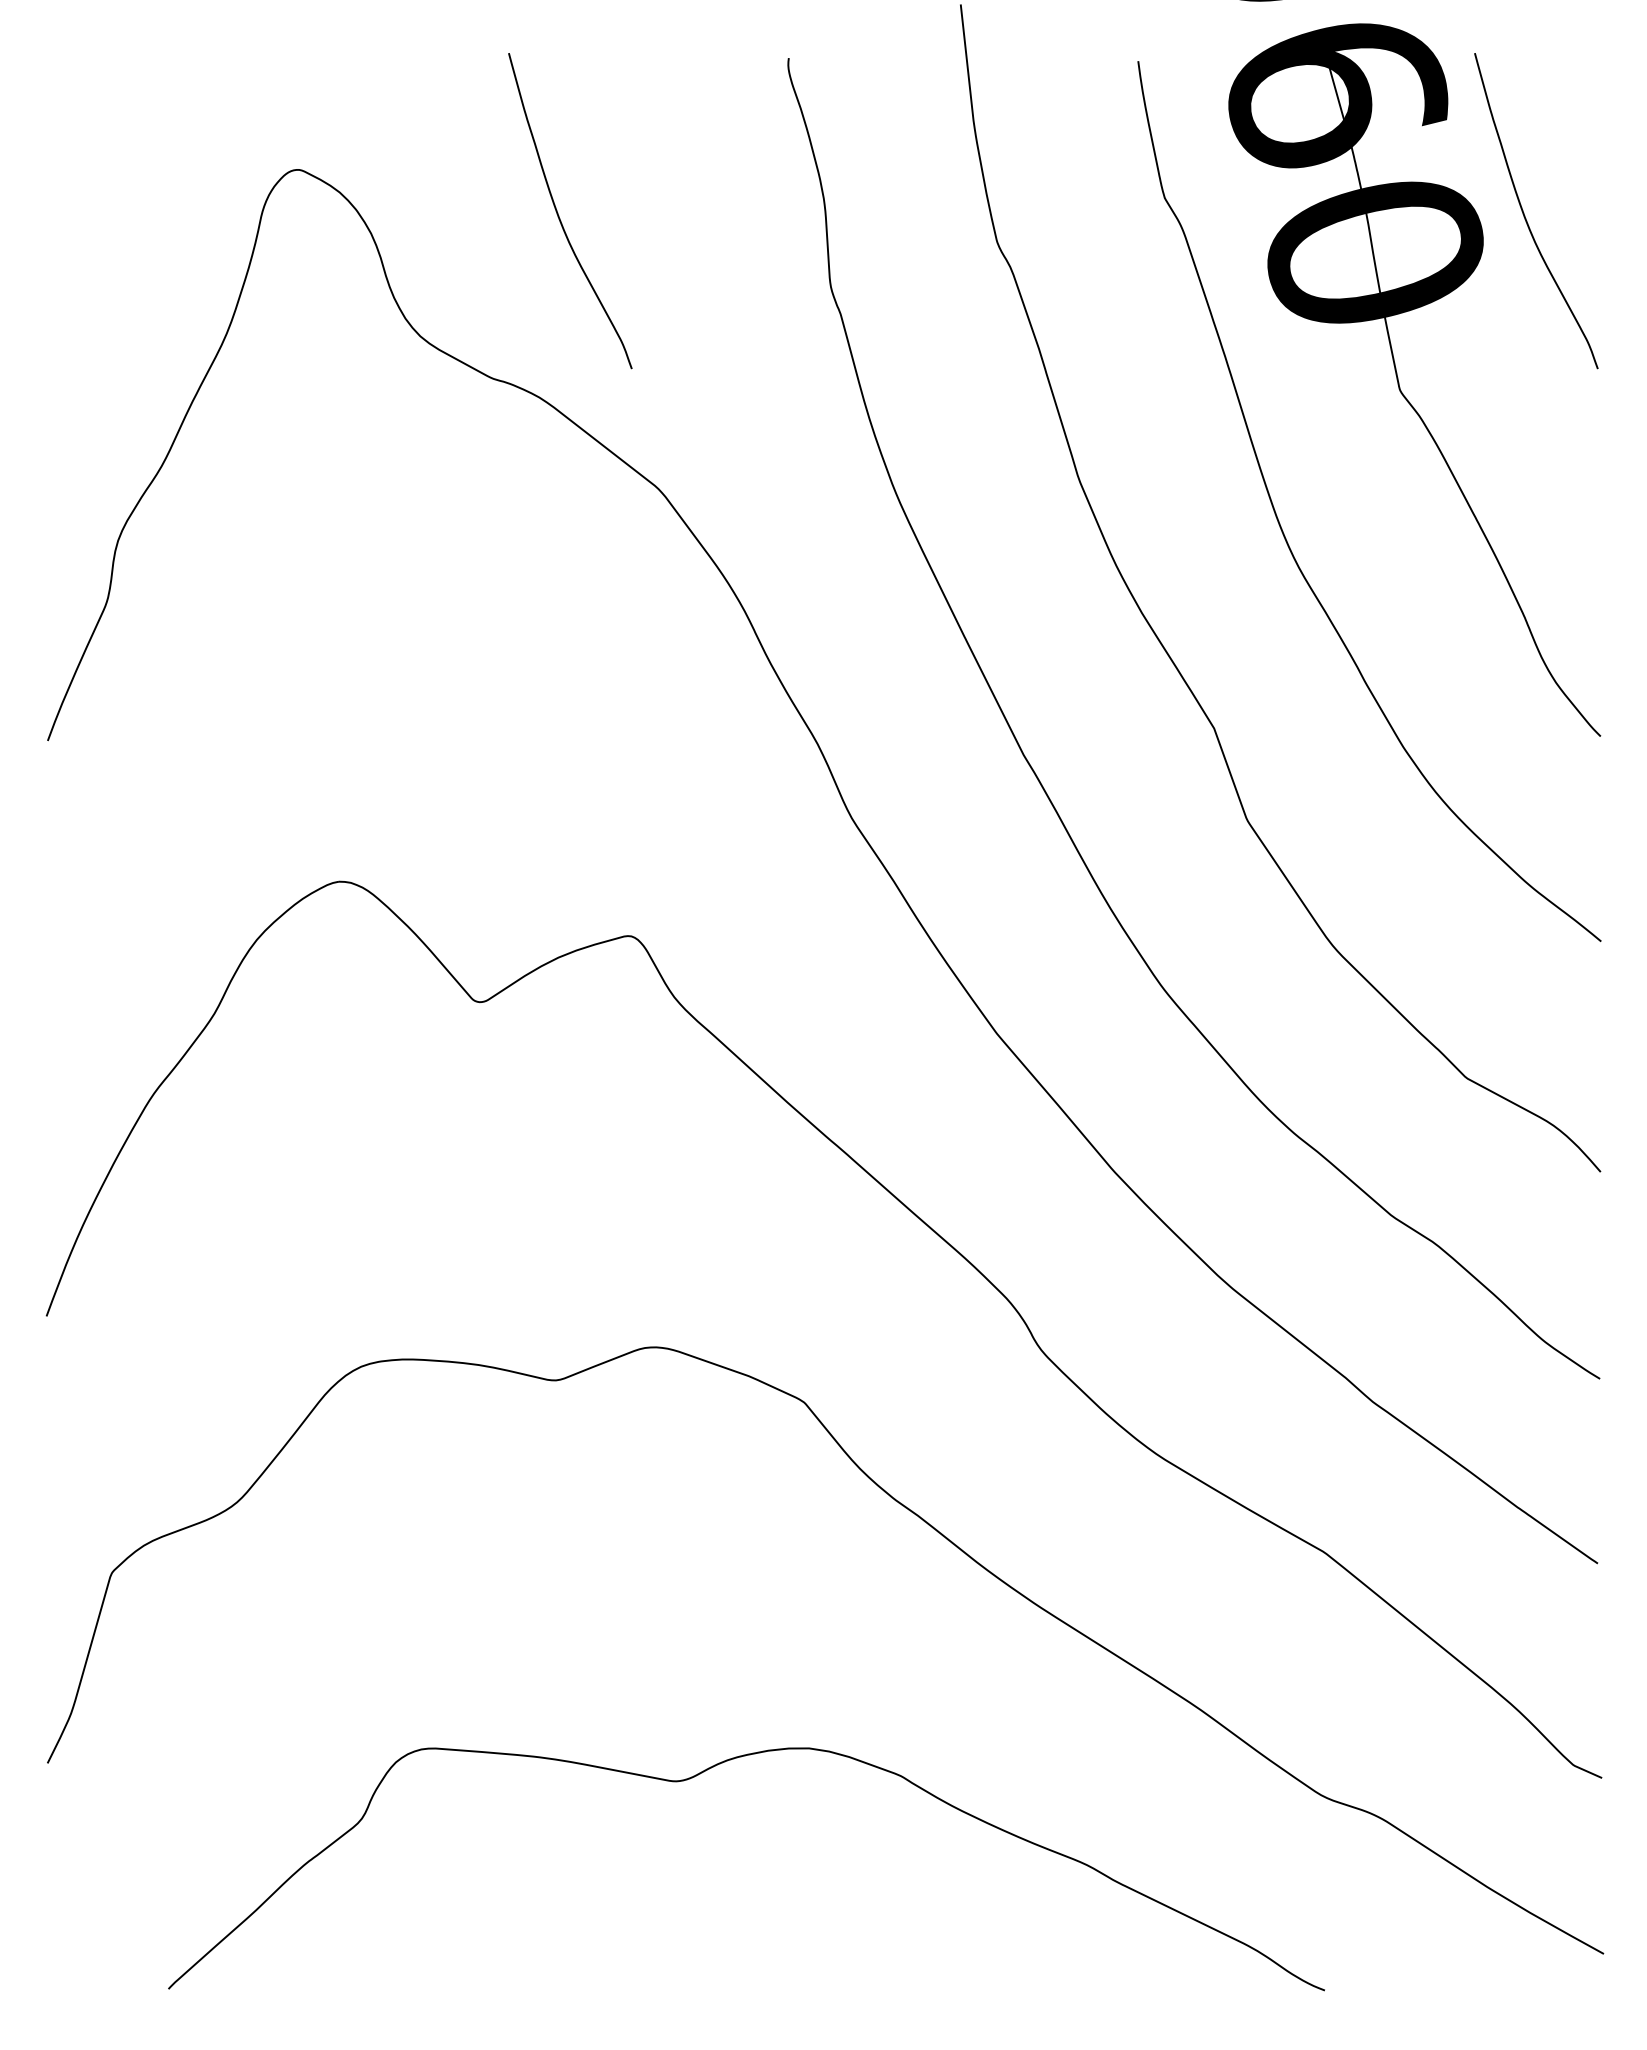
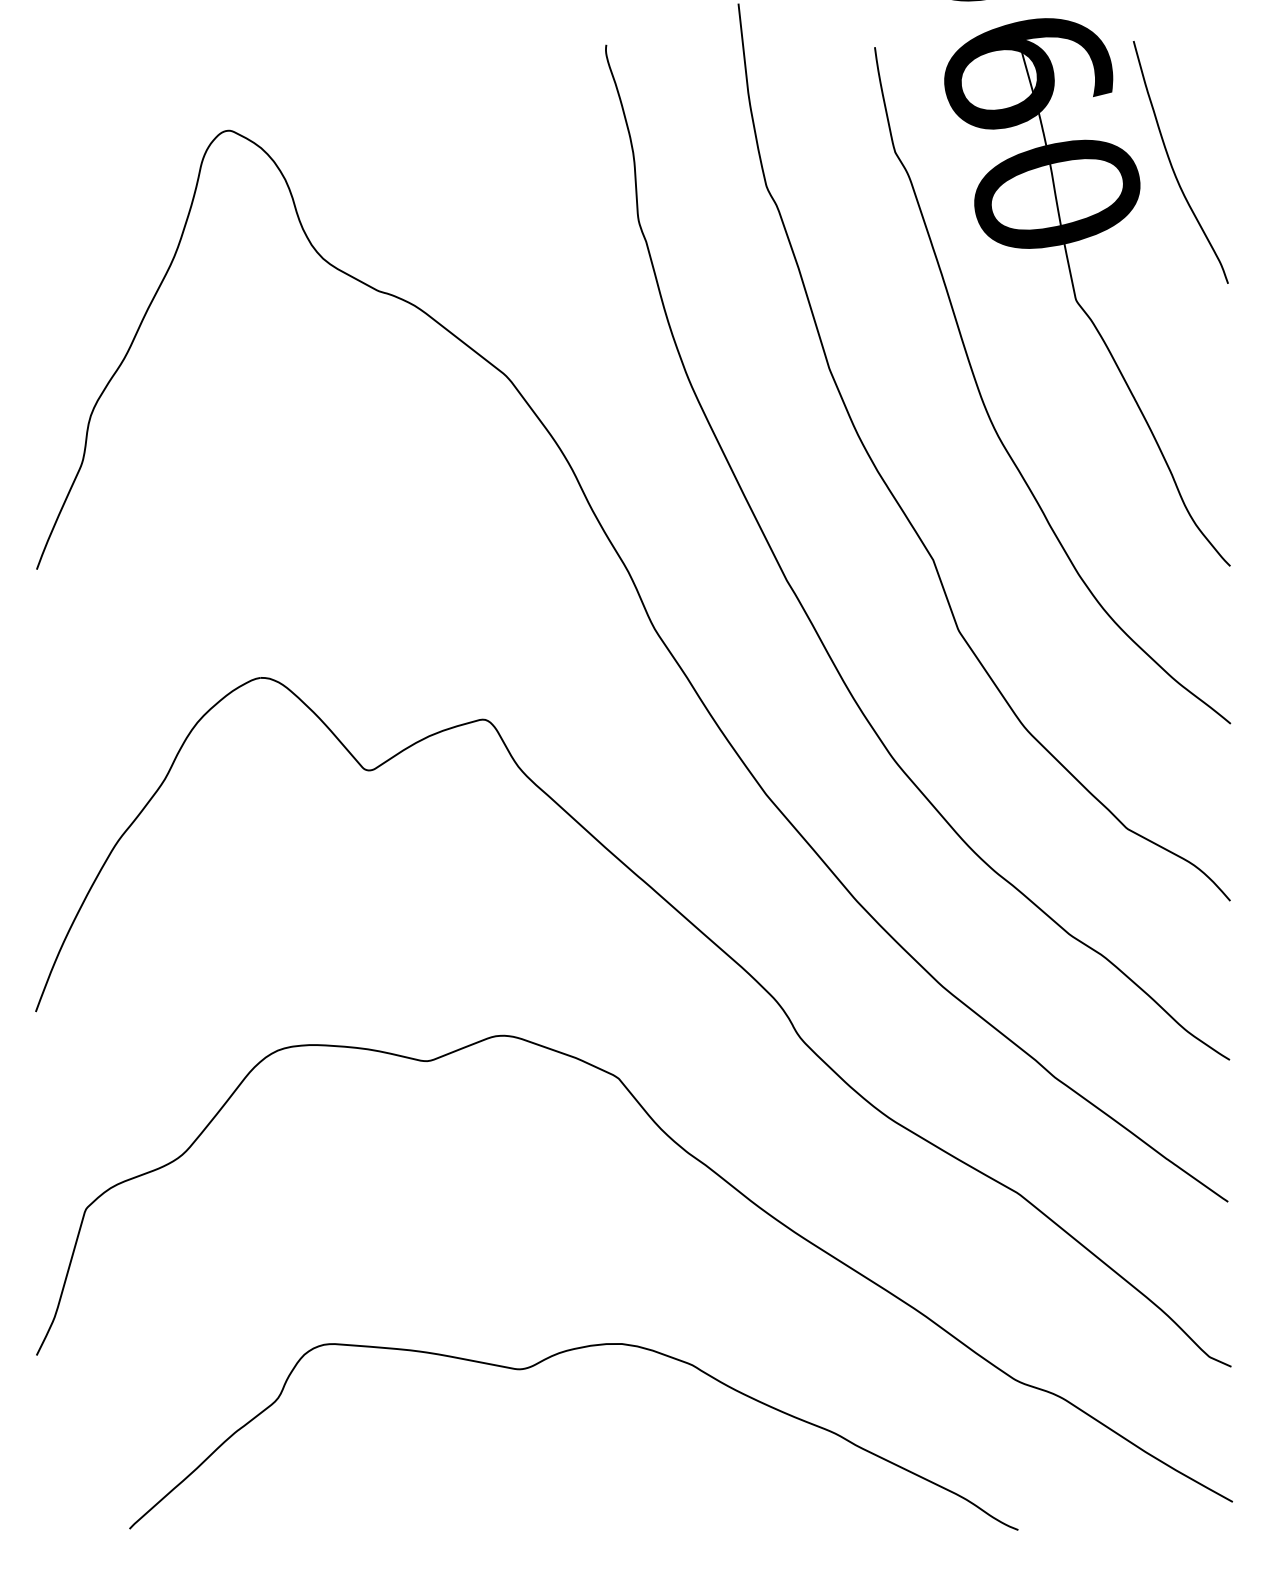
curve: (559, 215) -> (430, 165), removed

